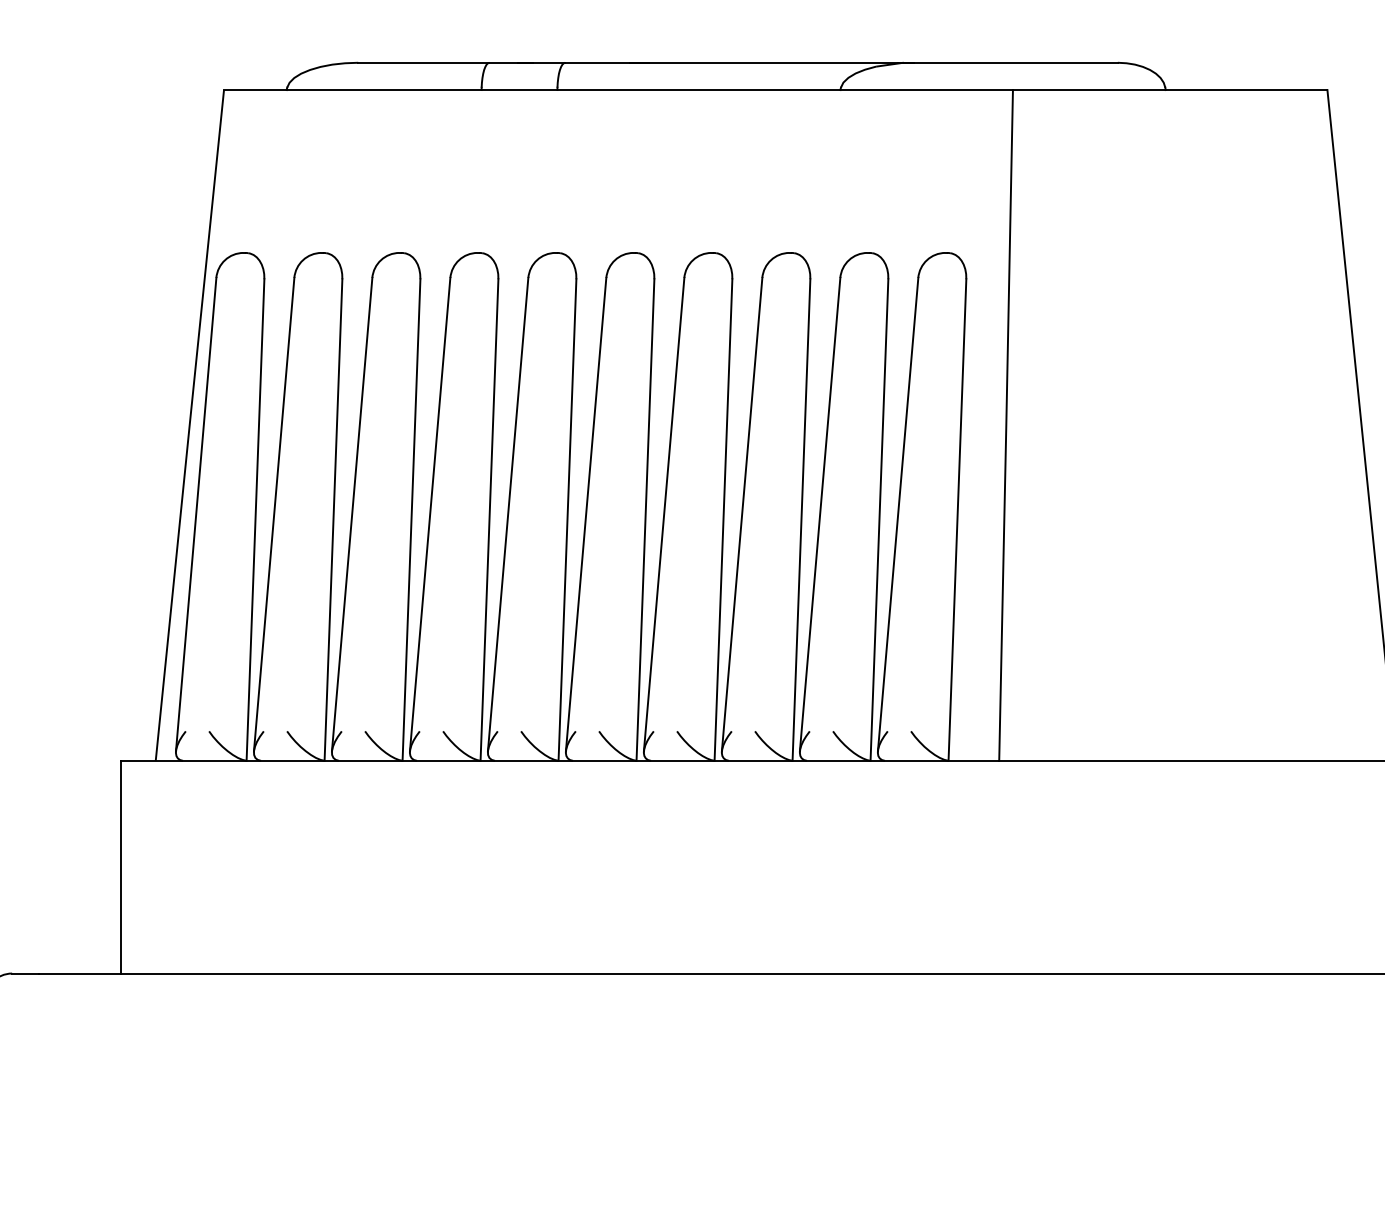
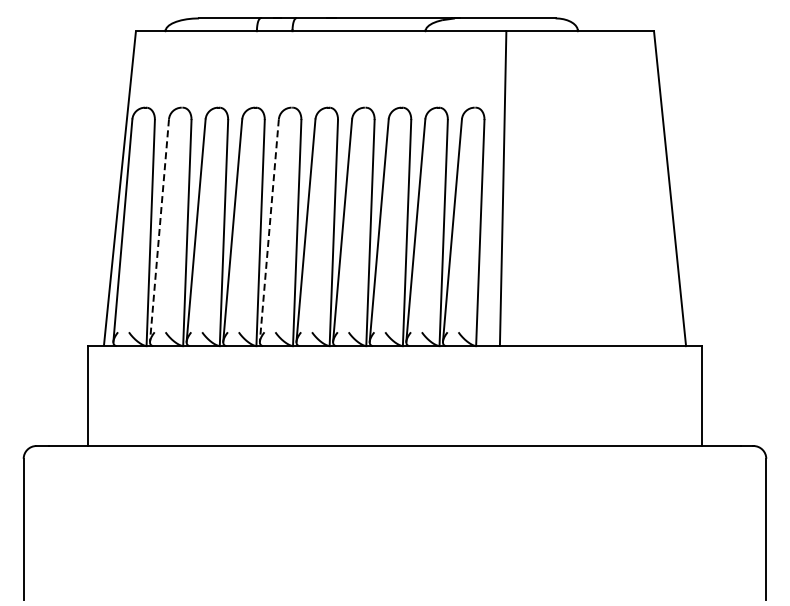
line: (274, 514) -> (159, 230), solid -> dashed
line: (508, 514) -> (269, 230), solid -> dashed

